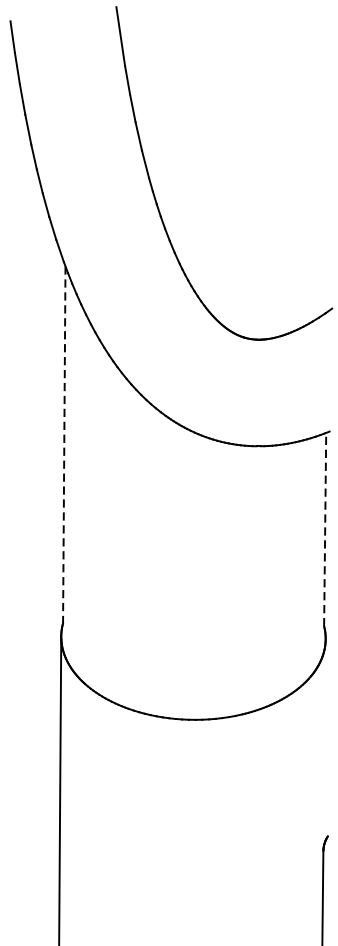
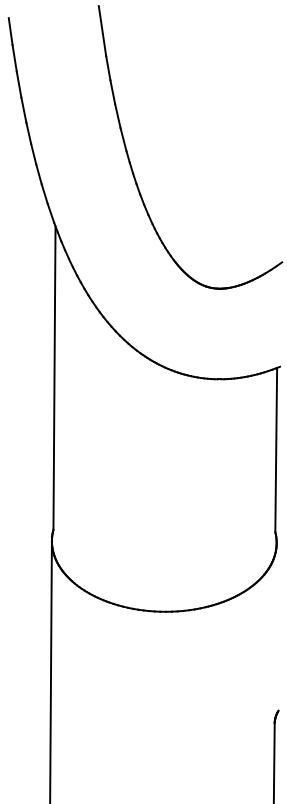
line: (64, 445) -> (54, 378), dashed -> solid
line: (325, 528) -> (276, 449), dashed -> solid

